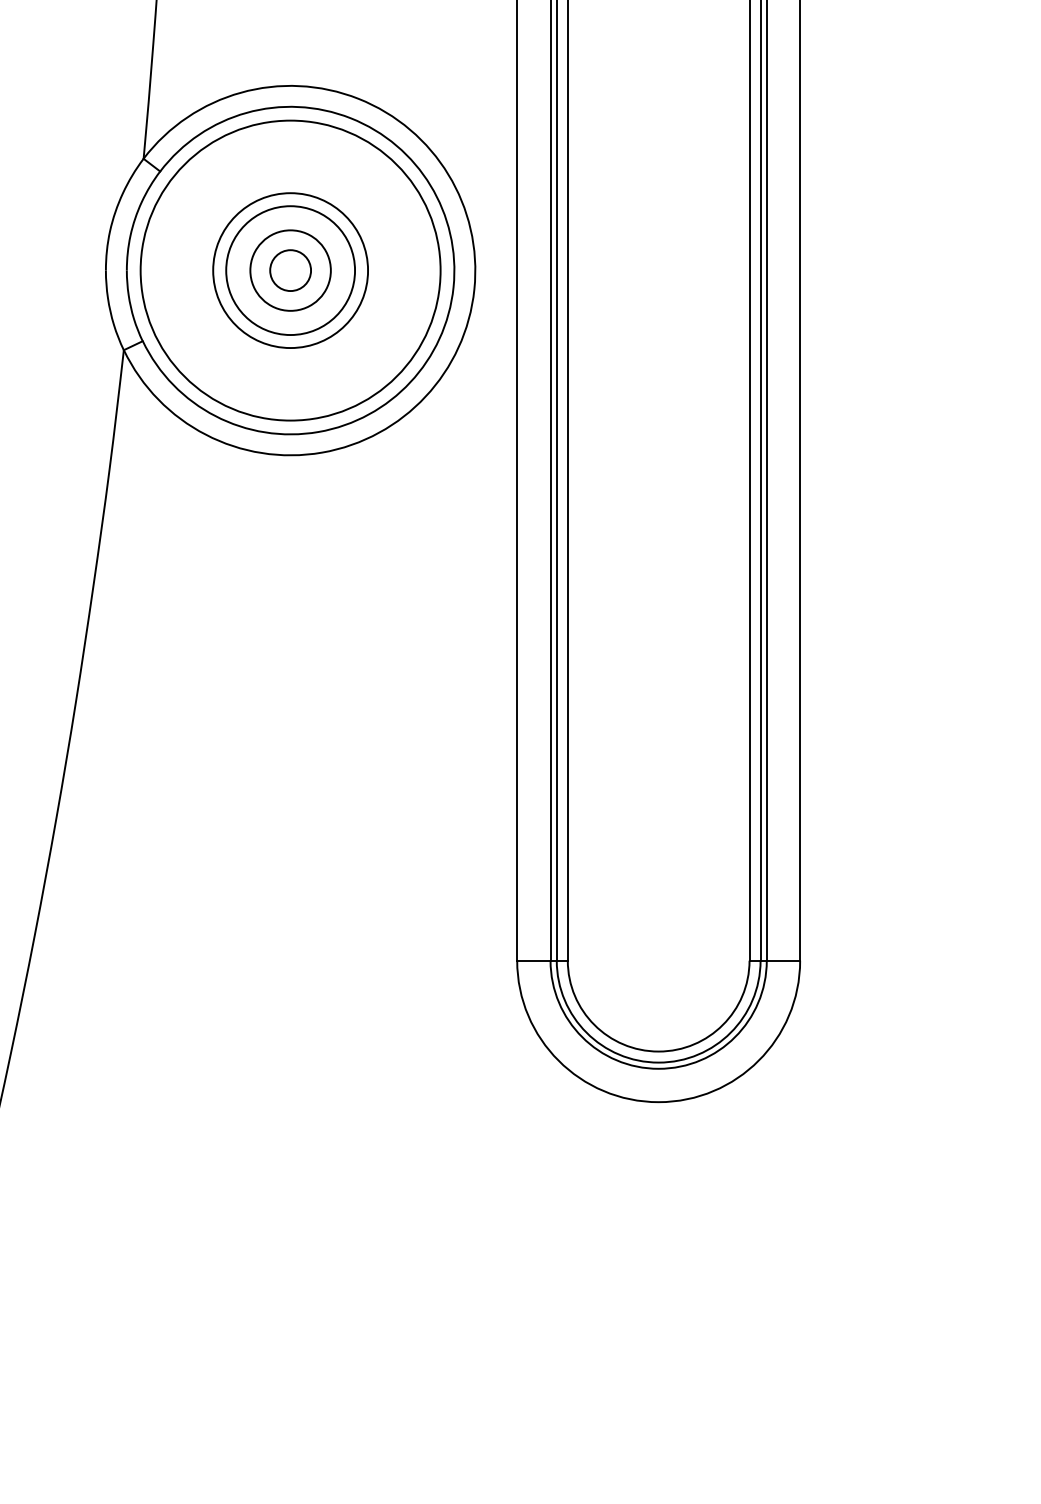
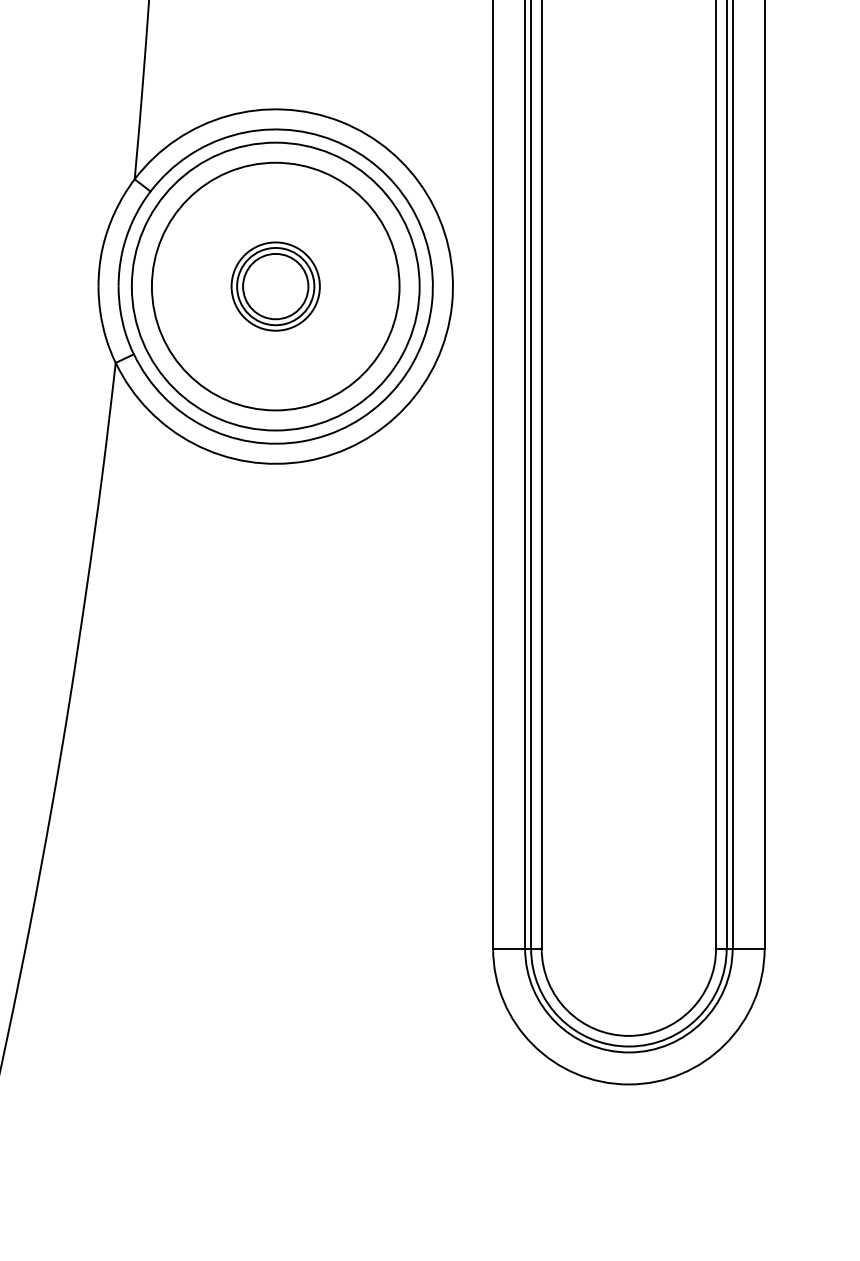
circle: (290, 270) -> (275, 286), size x0.71
circle: (290, 270) -> (275, 286), size x1.67
circle: (290, 270) -> (275, 286), size x1.67

